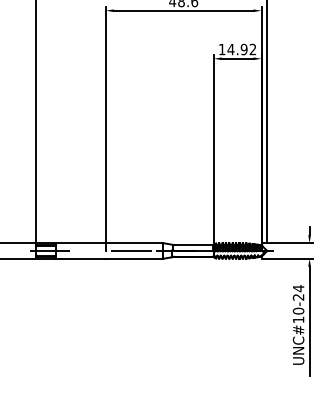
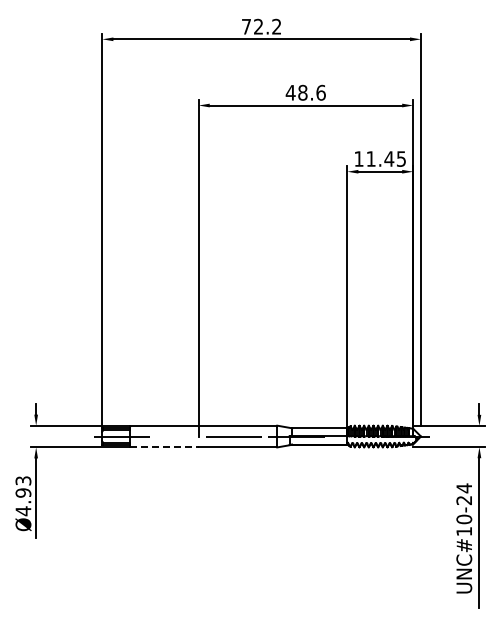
text: (241, 49) -> (385, 158), 14.92 -> 11.45
line: (81, 258) -> (165, 447), solid -> dashed

